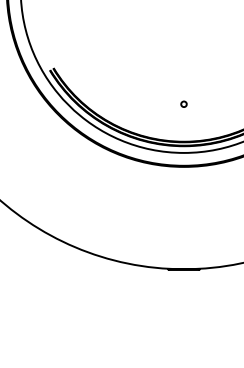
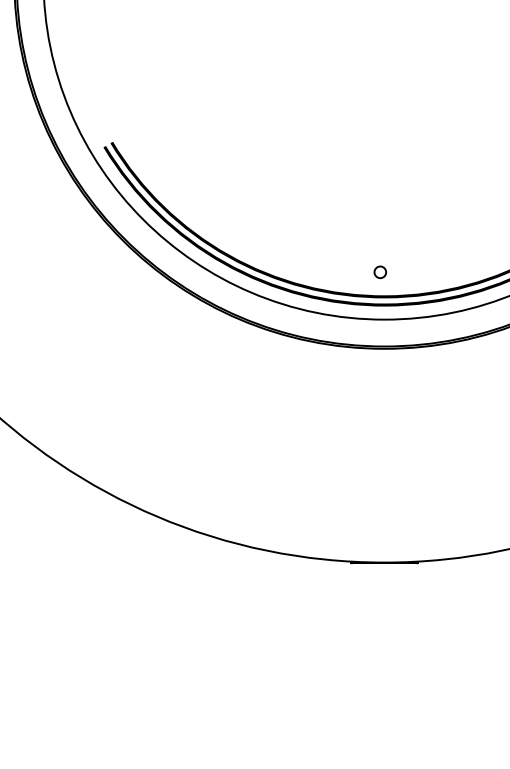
circle: (183, 103) -> (379, 270), moved

